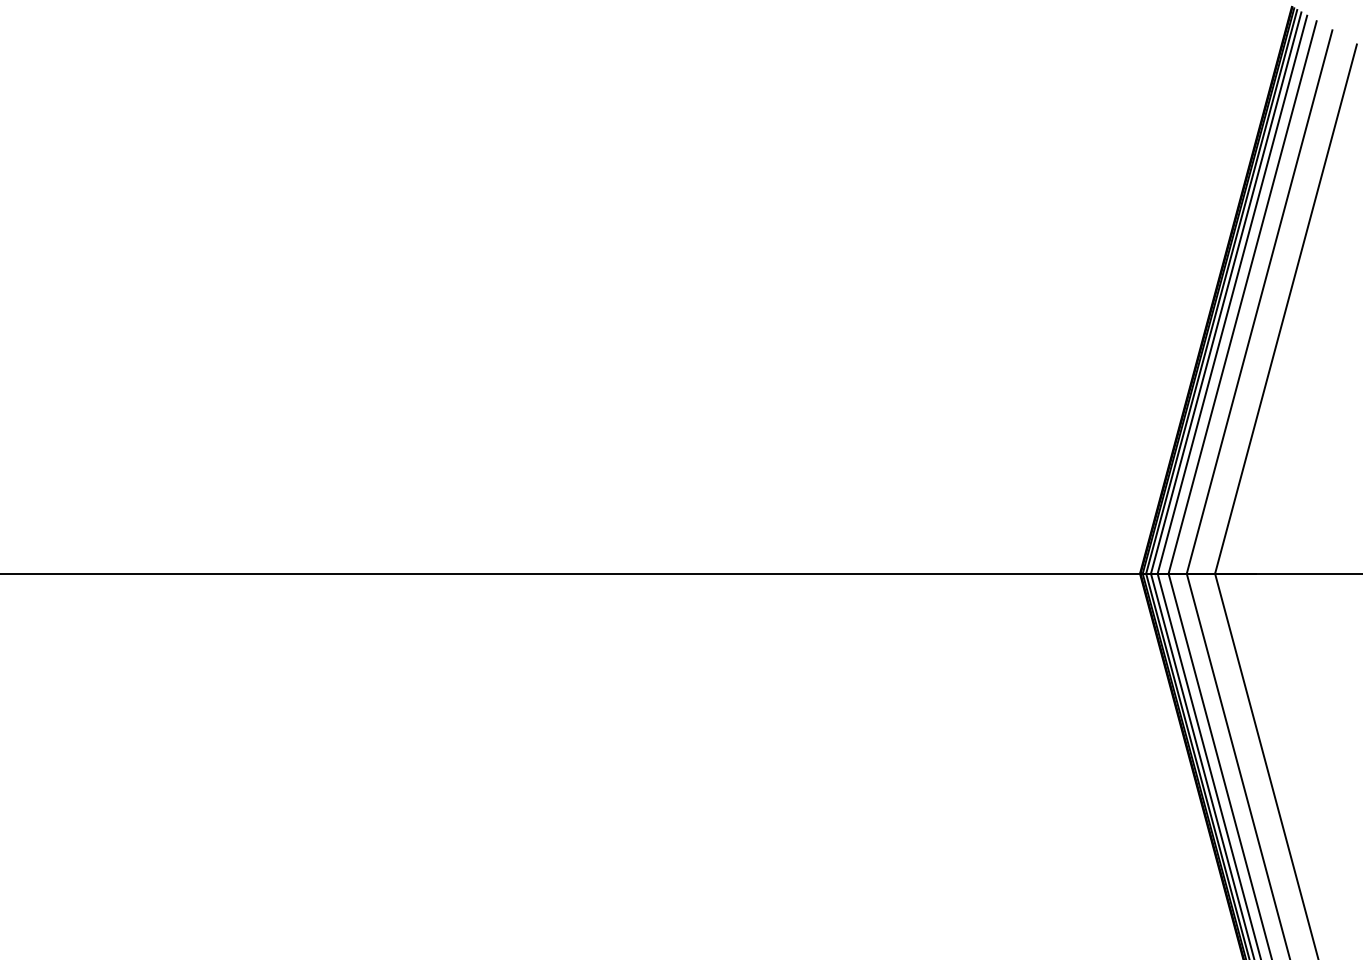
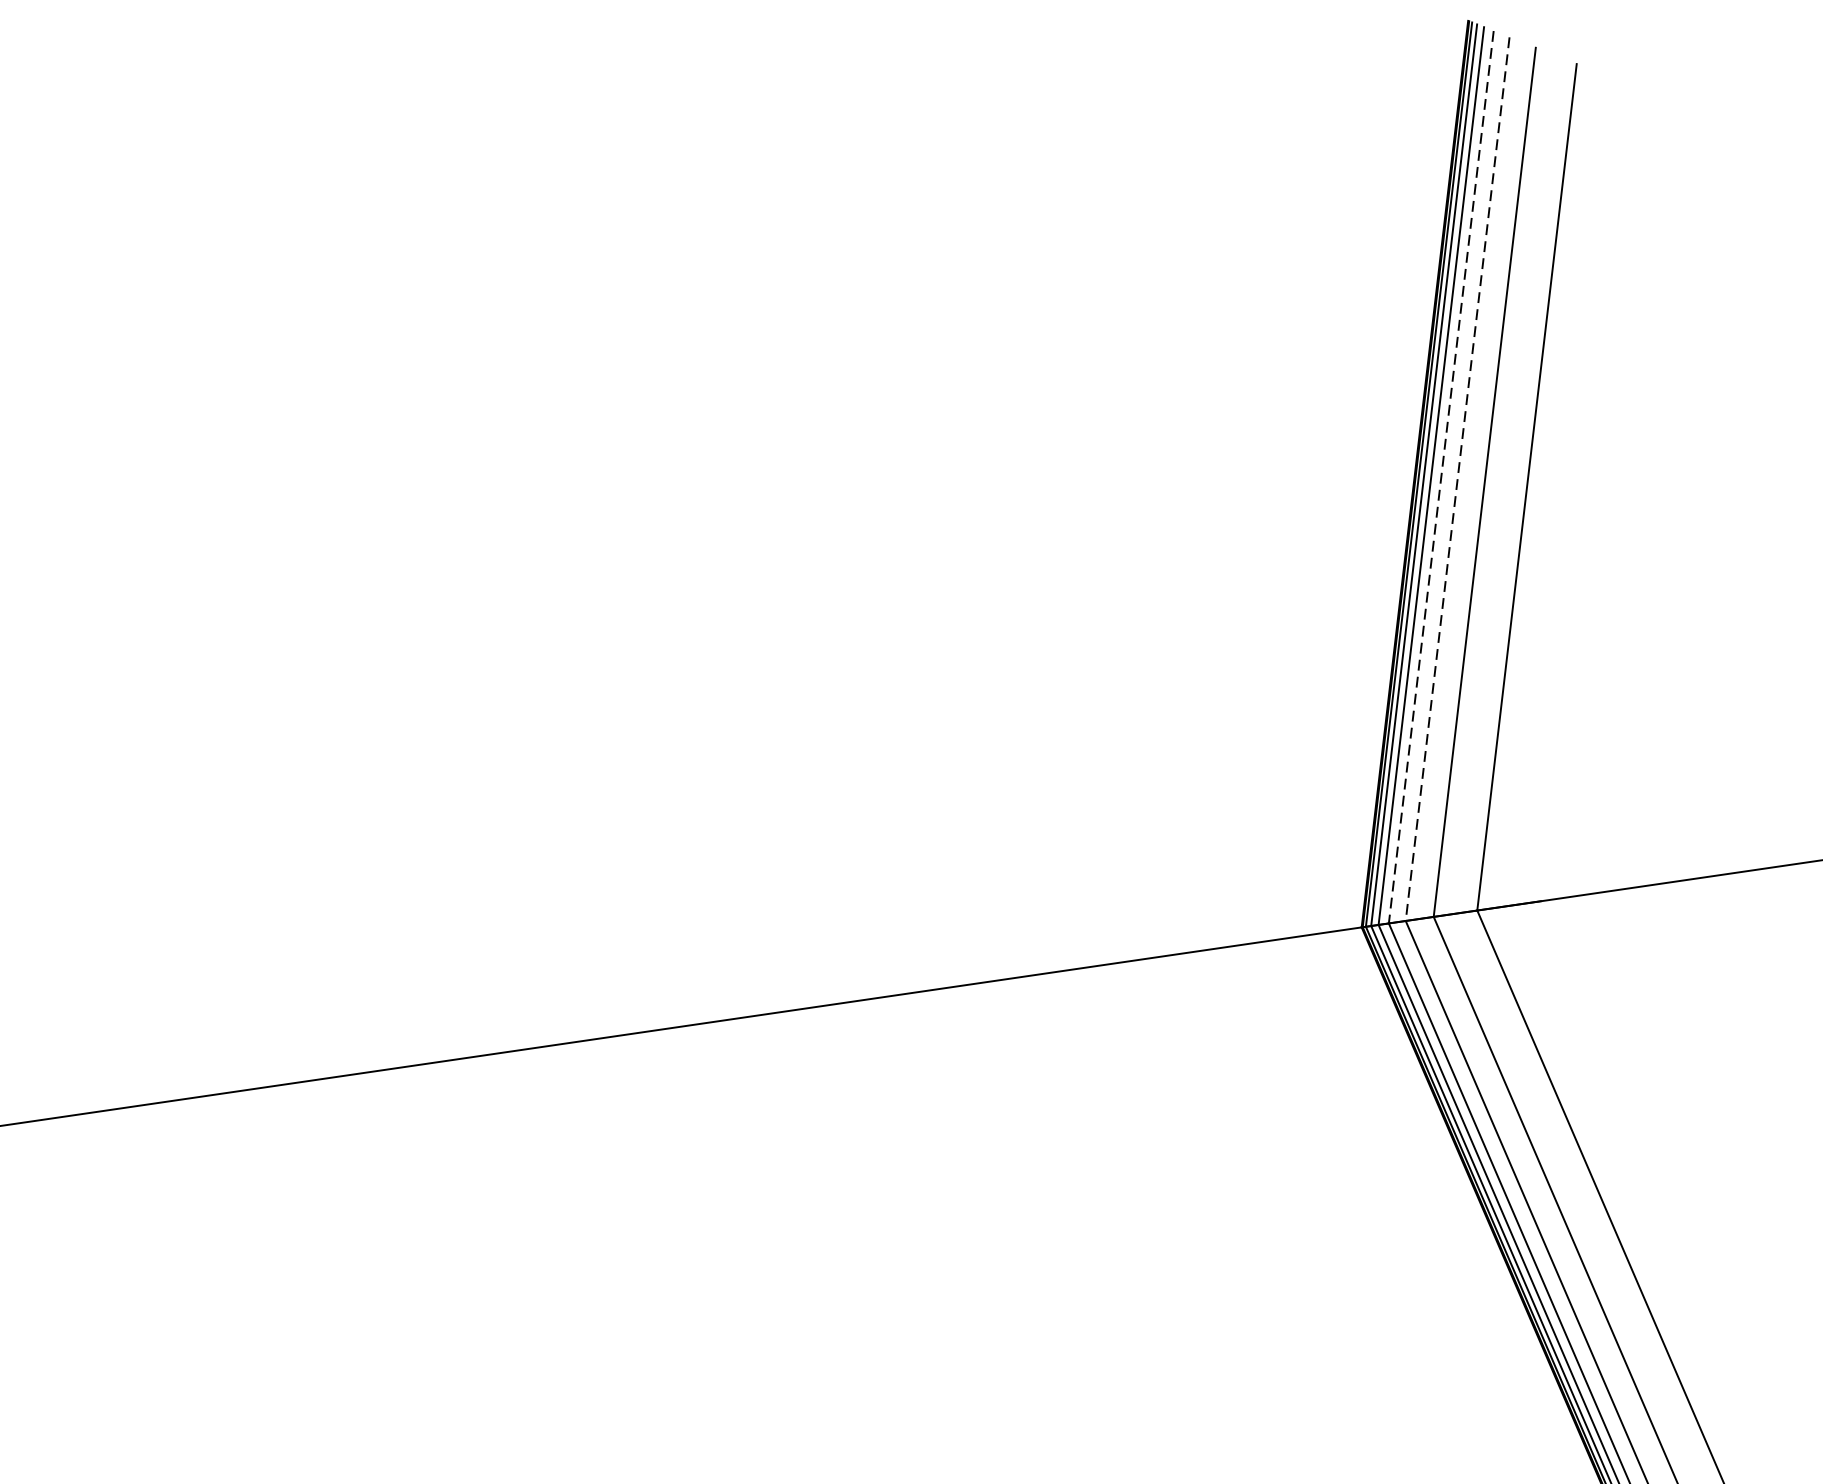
line: (1232, 294) -> (1441, 476), solid -> dashed
line: (1242, 297) -> (1457, 479), solid -> dashed

